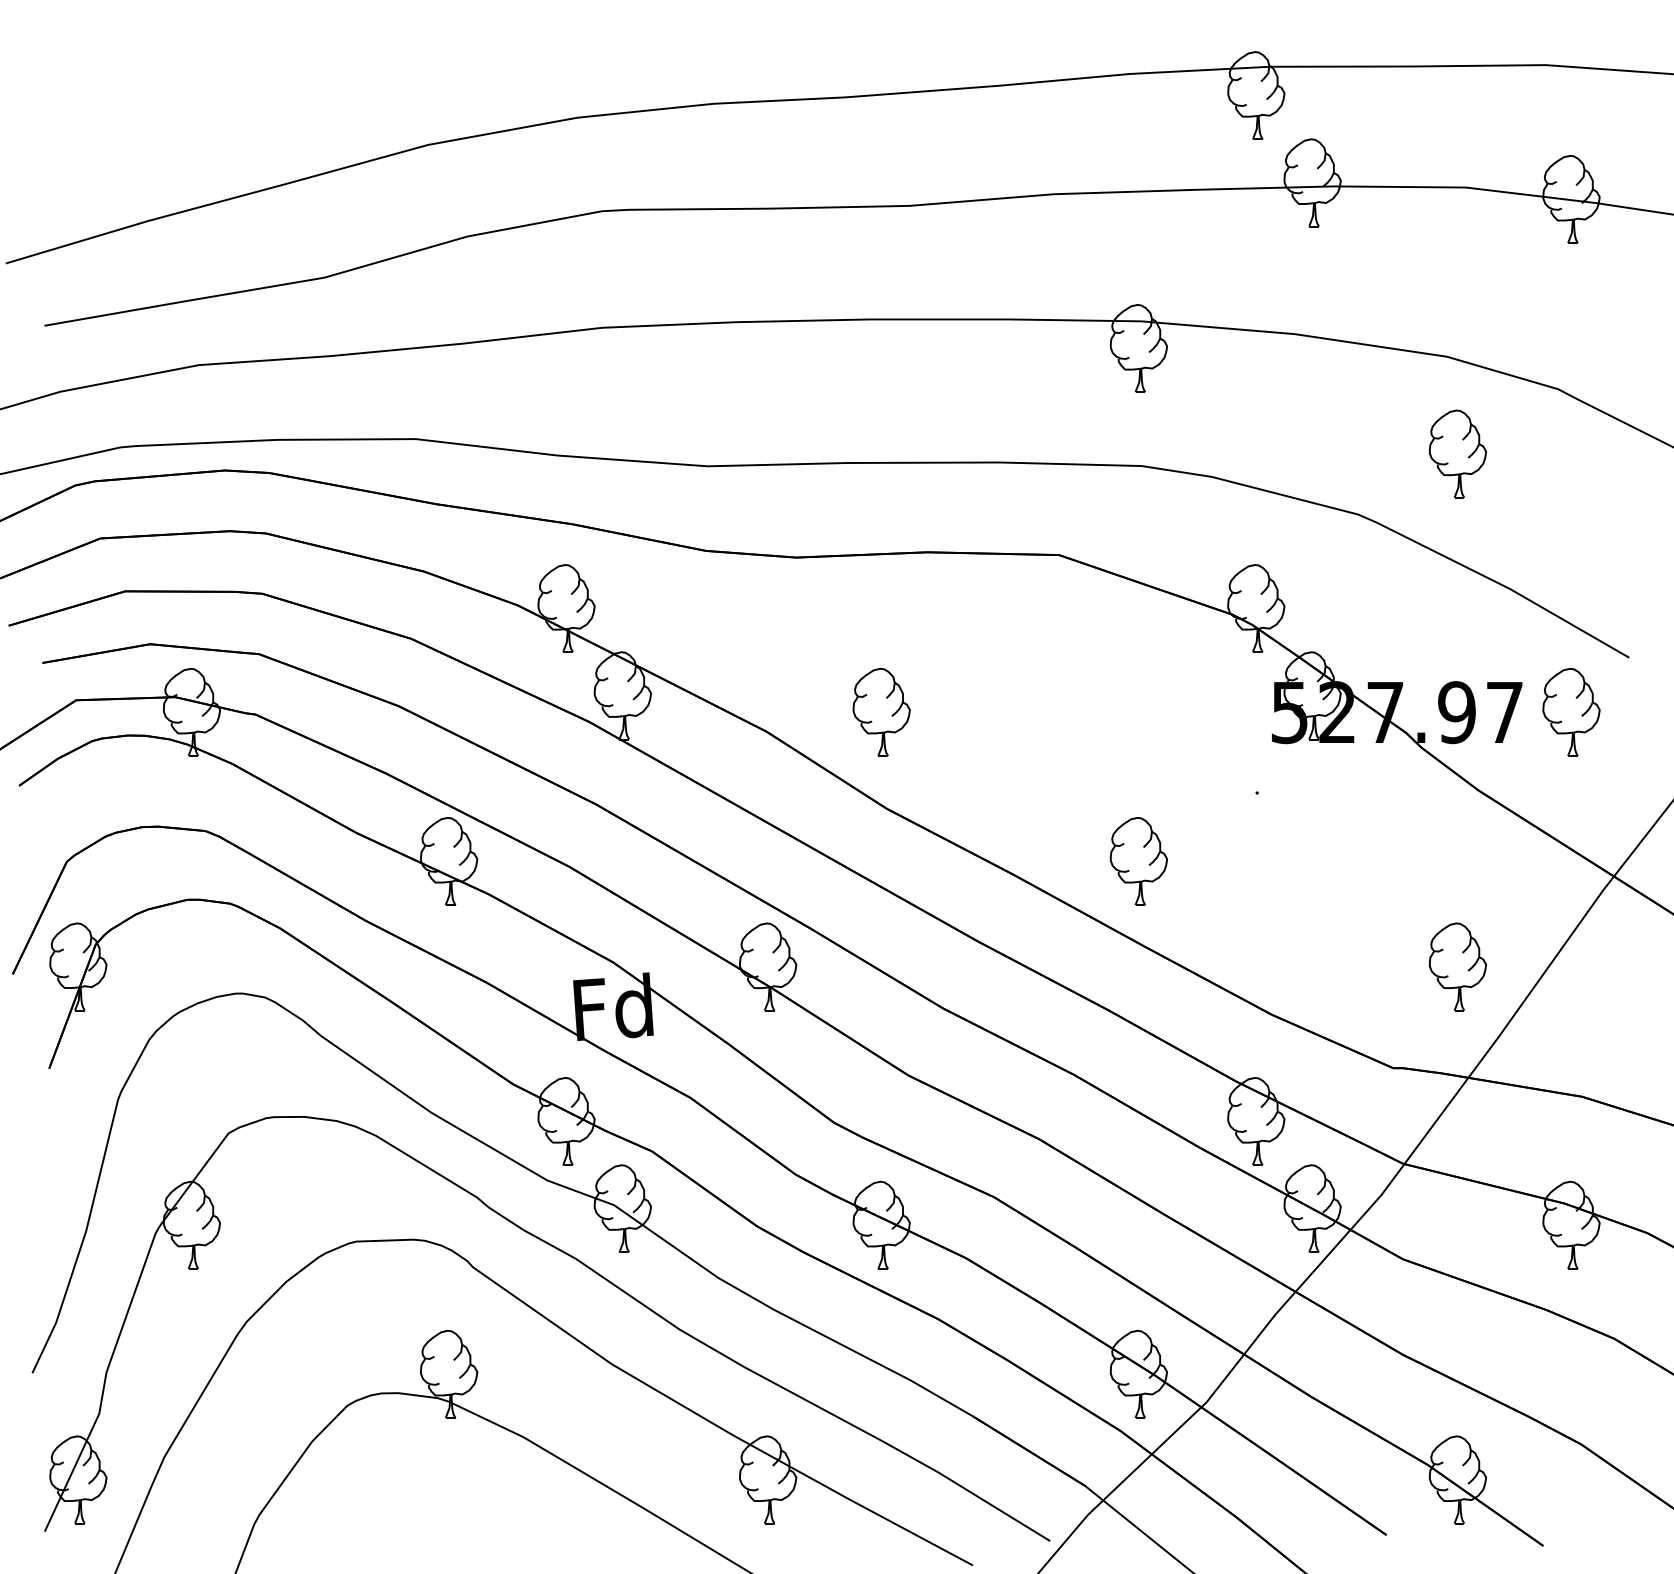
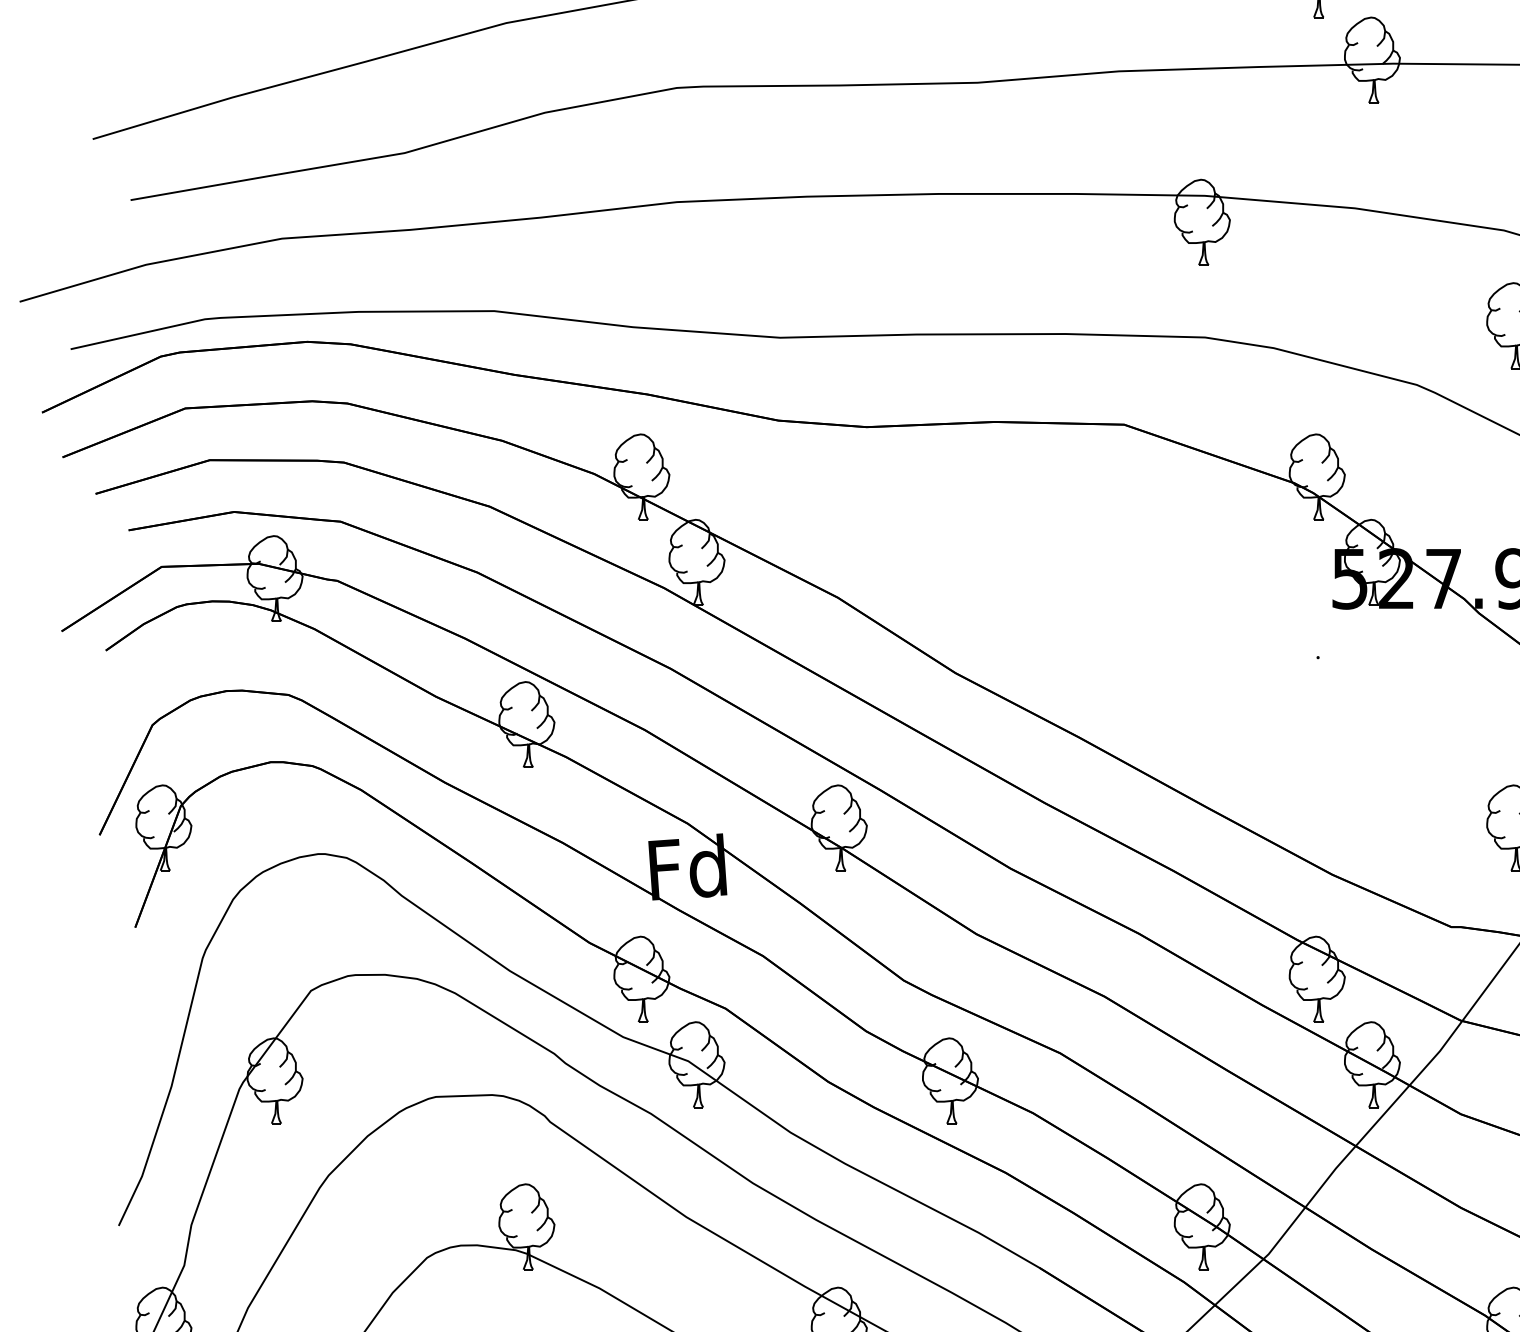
part: (881, 712) -> (950, 578), removed
part: (1138, 861) -> (1201, 724), removed

